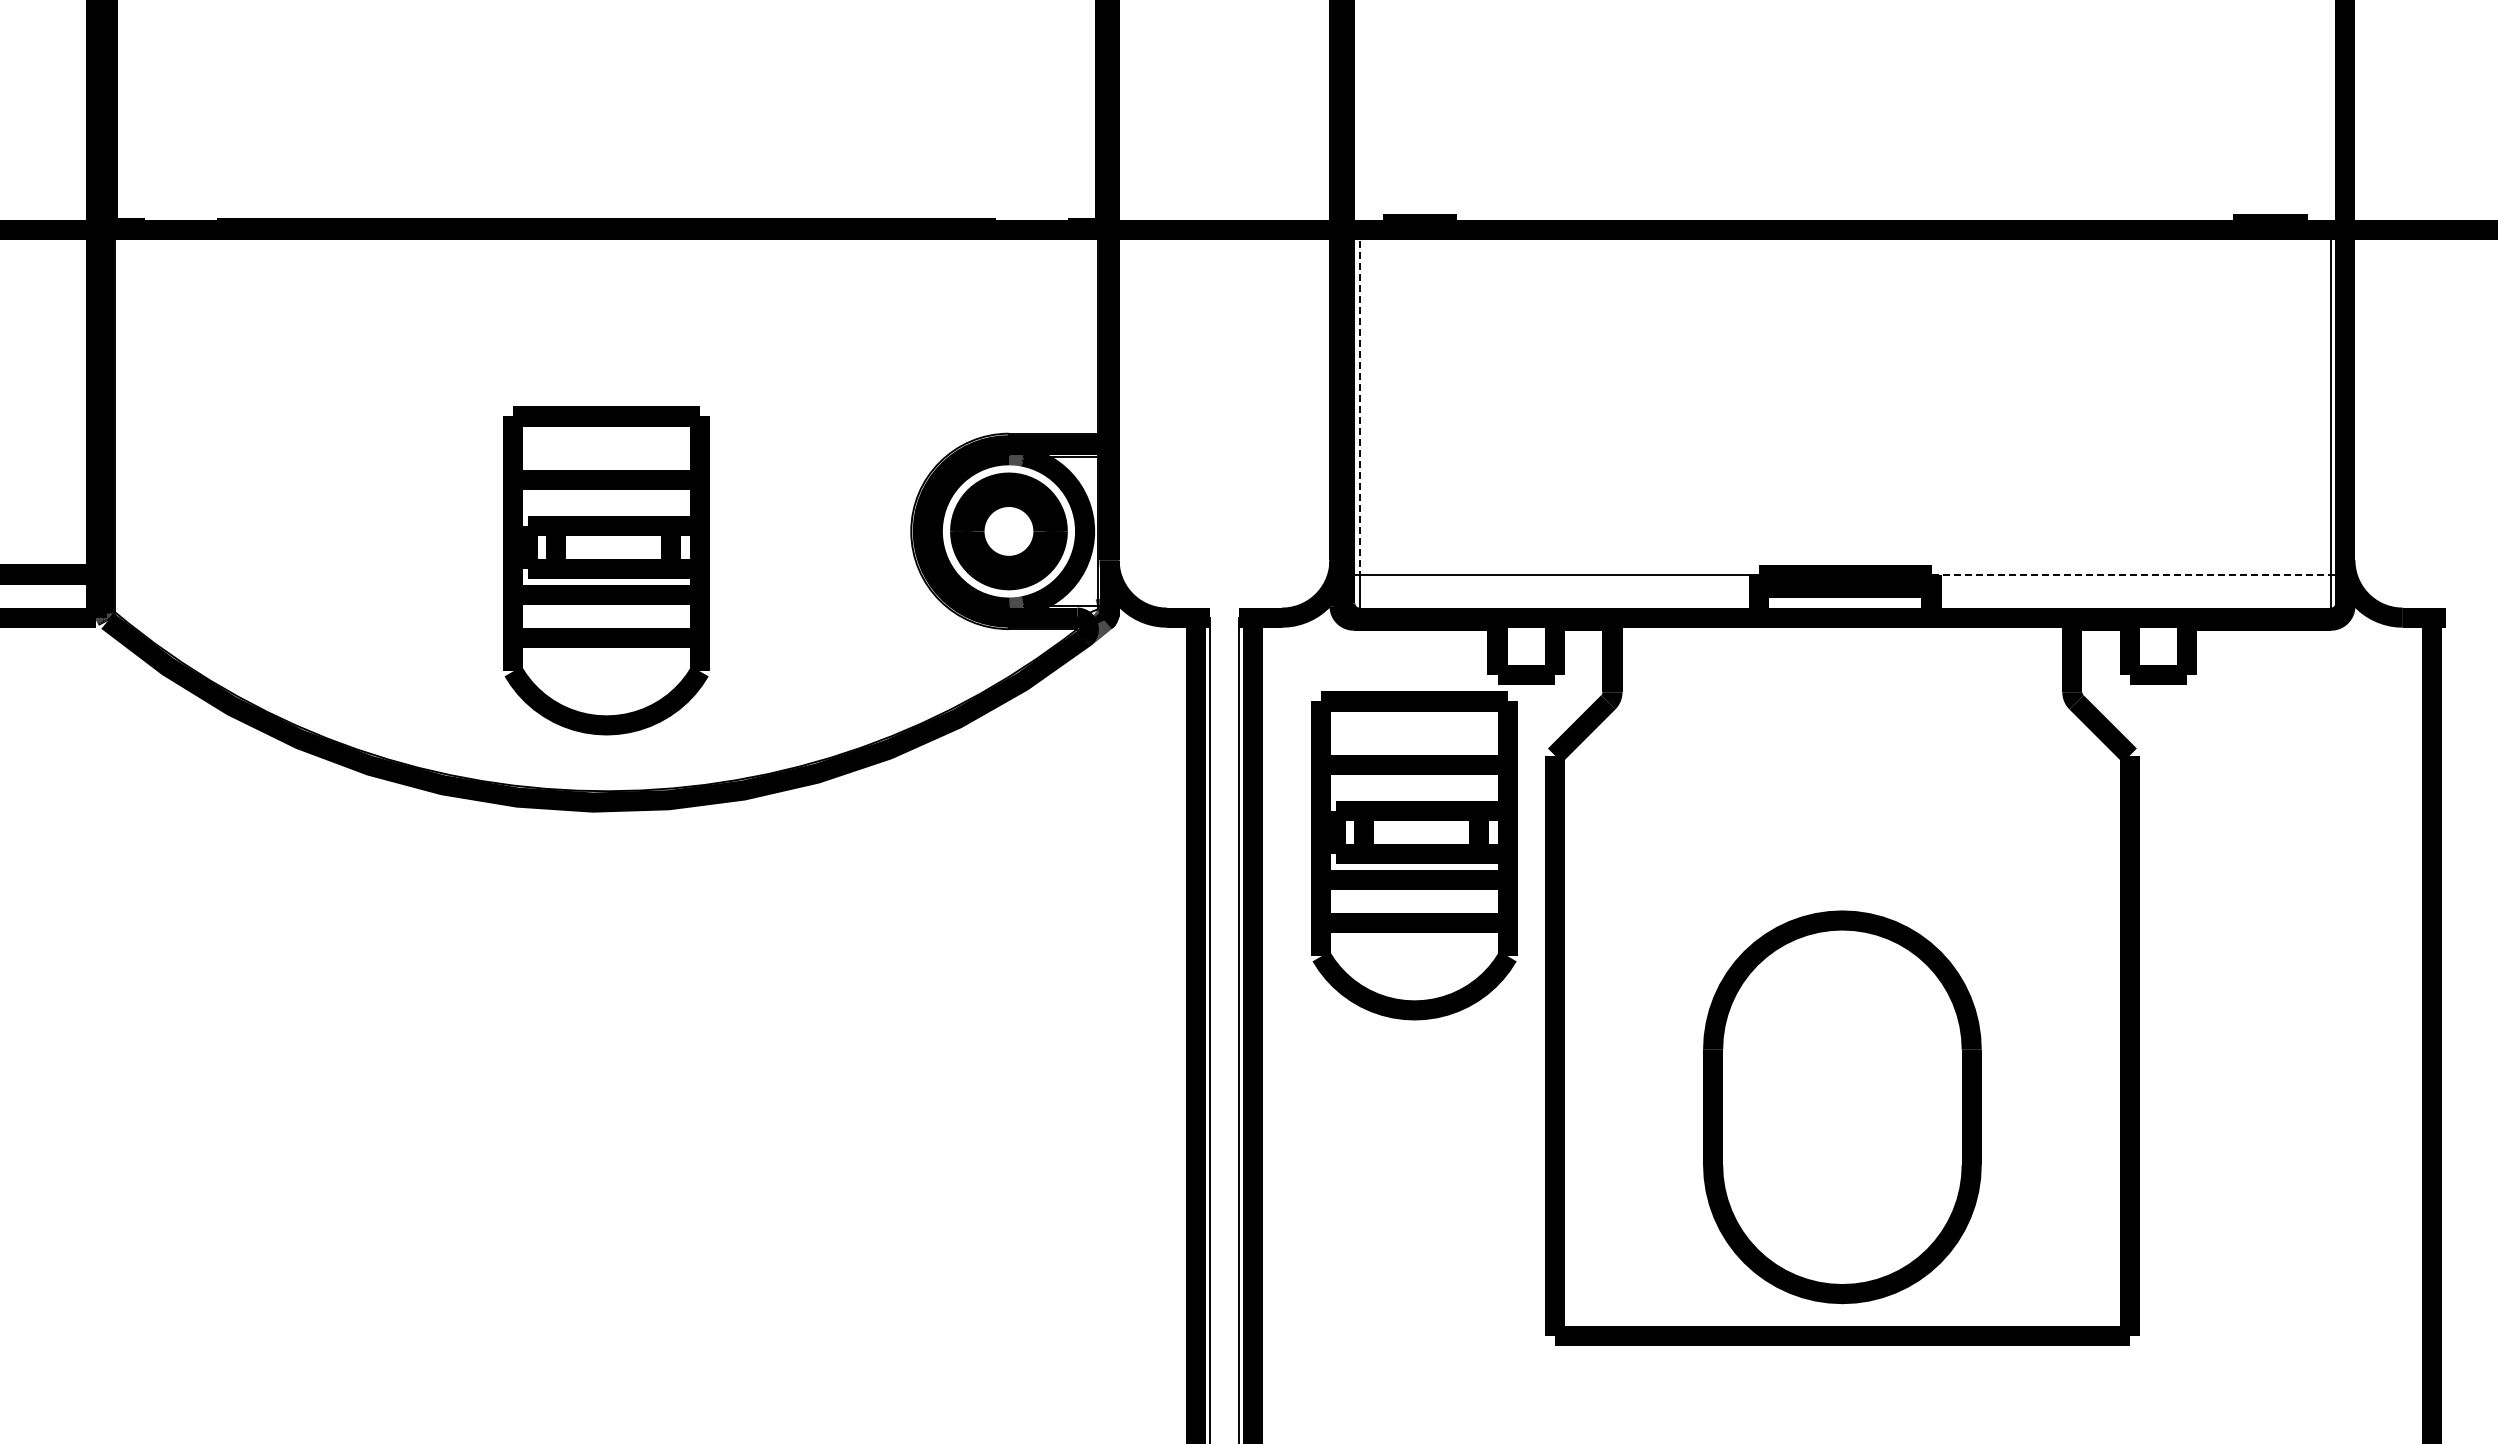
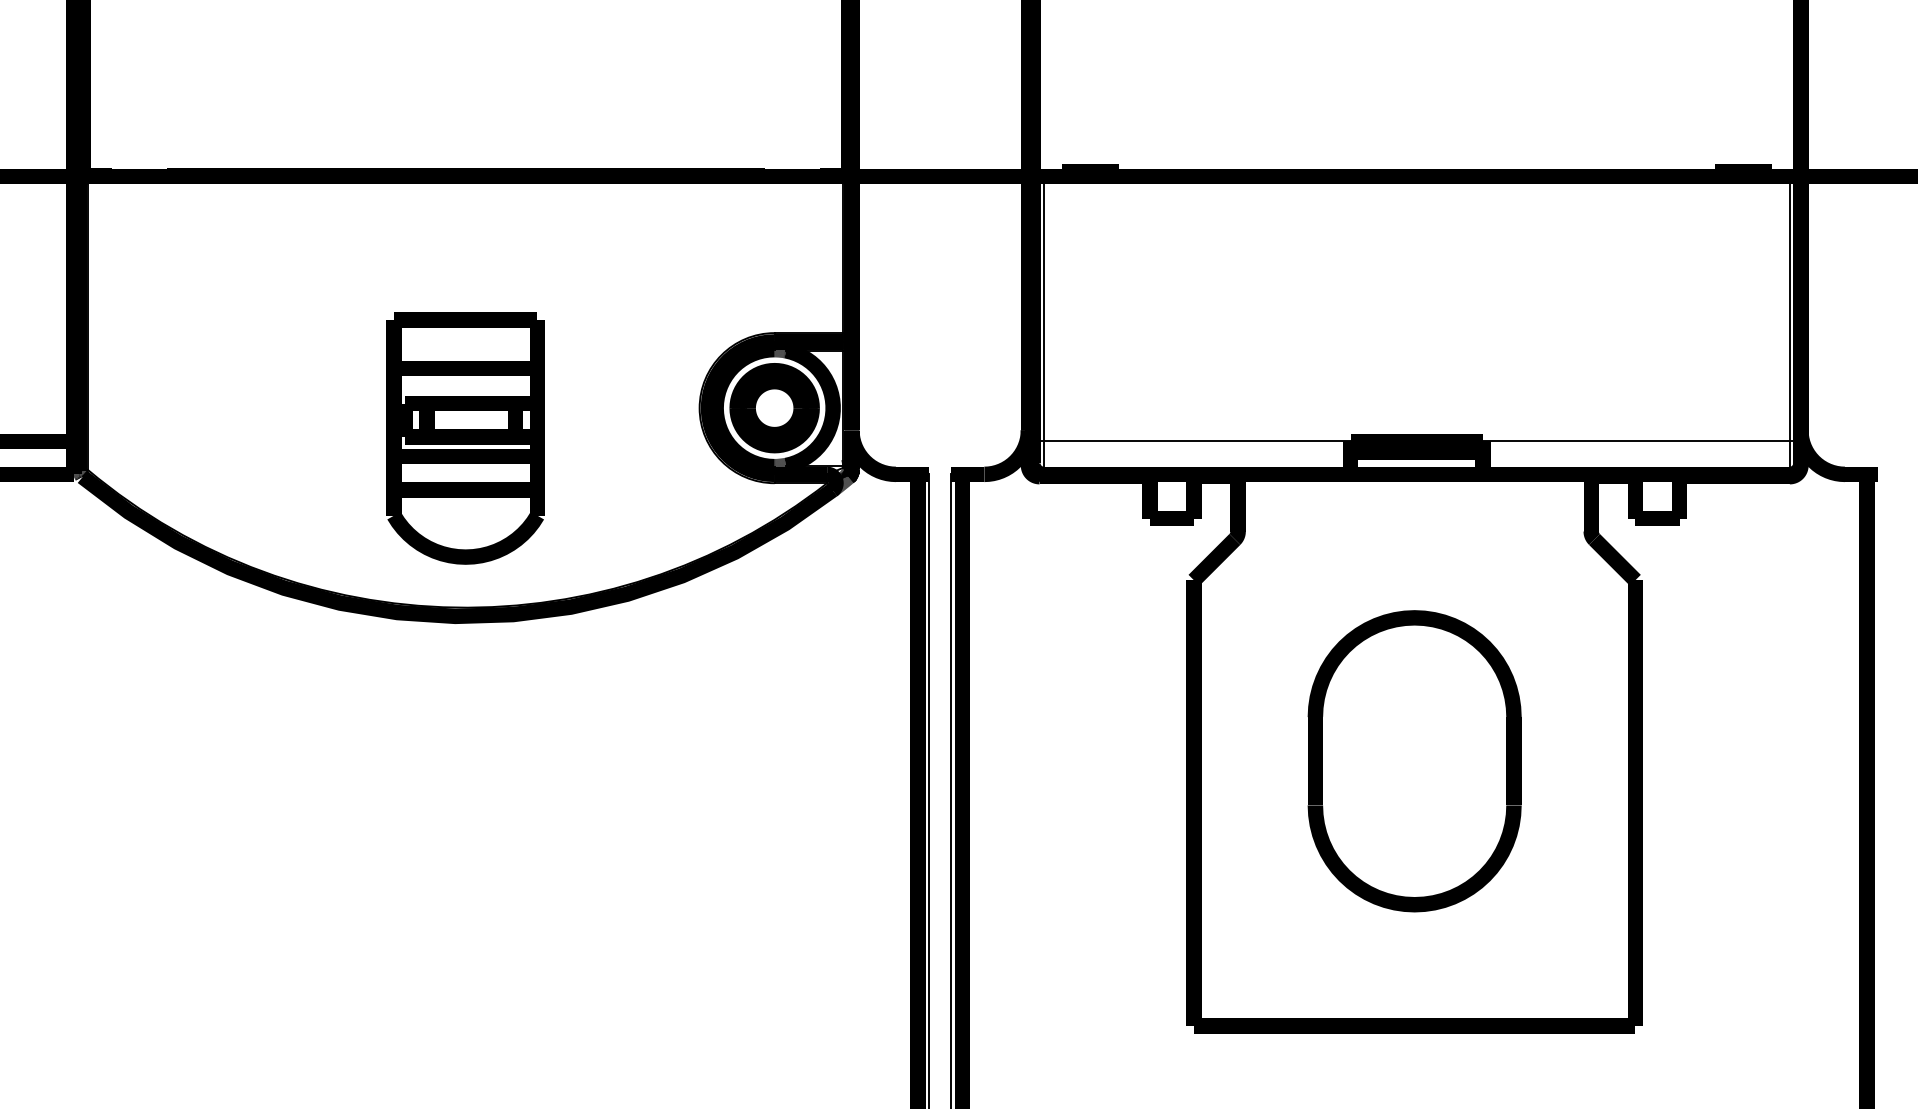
line: (1359, 402) -> (1043, 309), dashed -> solid
line: (2131, 574) -> (1636, 441), dashed -> solid
part: (1414, 855) -> (1086, 657), removed
part: (1842, 1107) -> (1414, 761), moved

